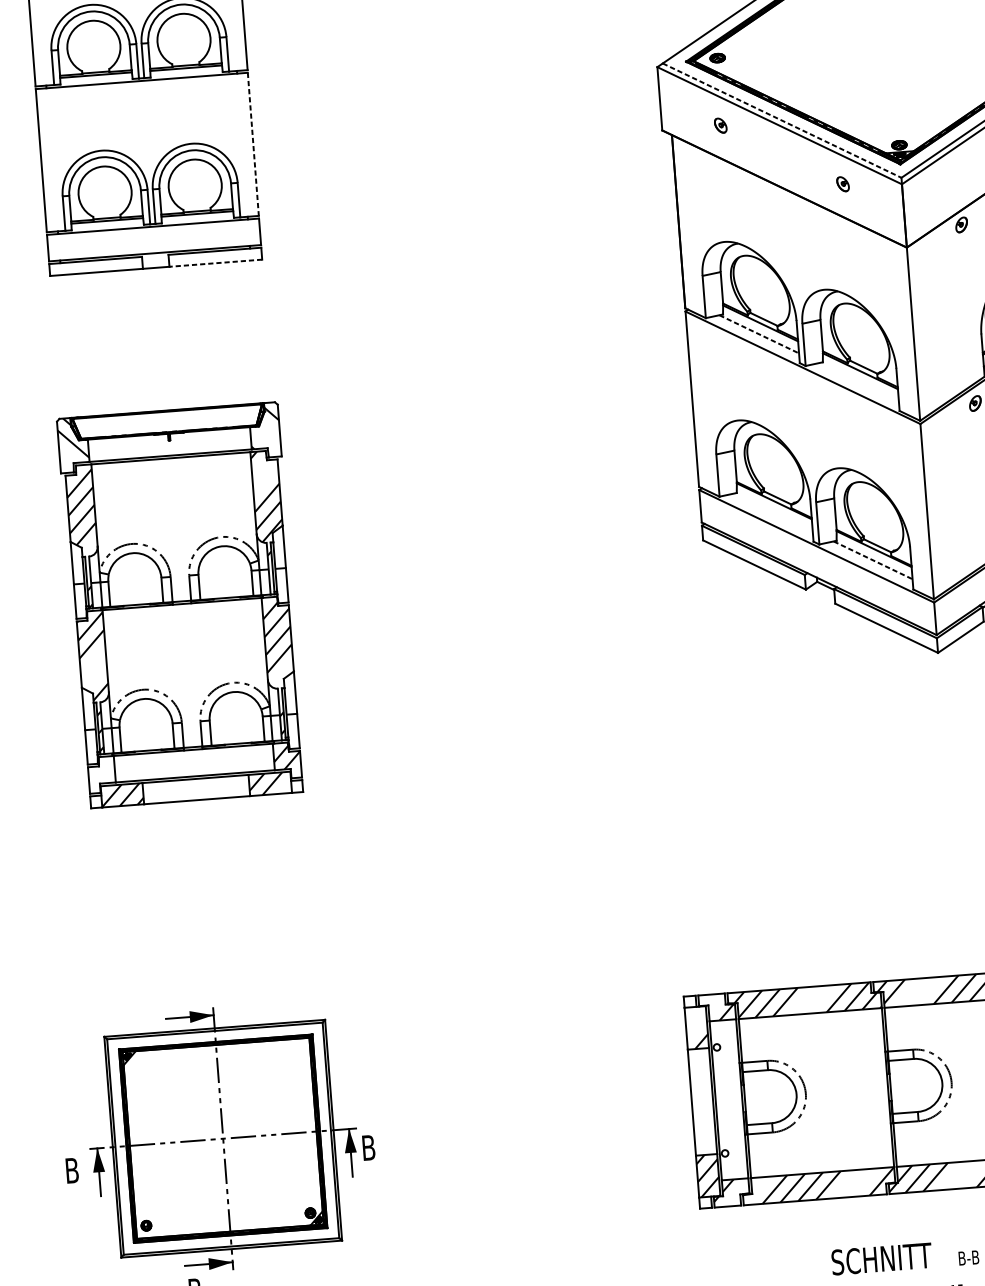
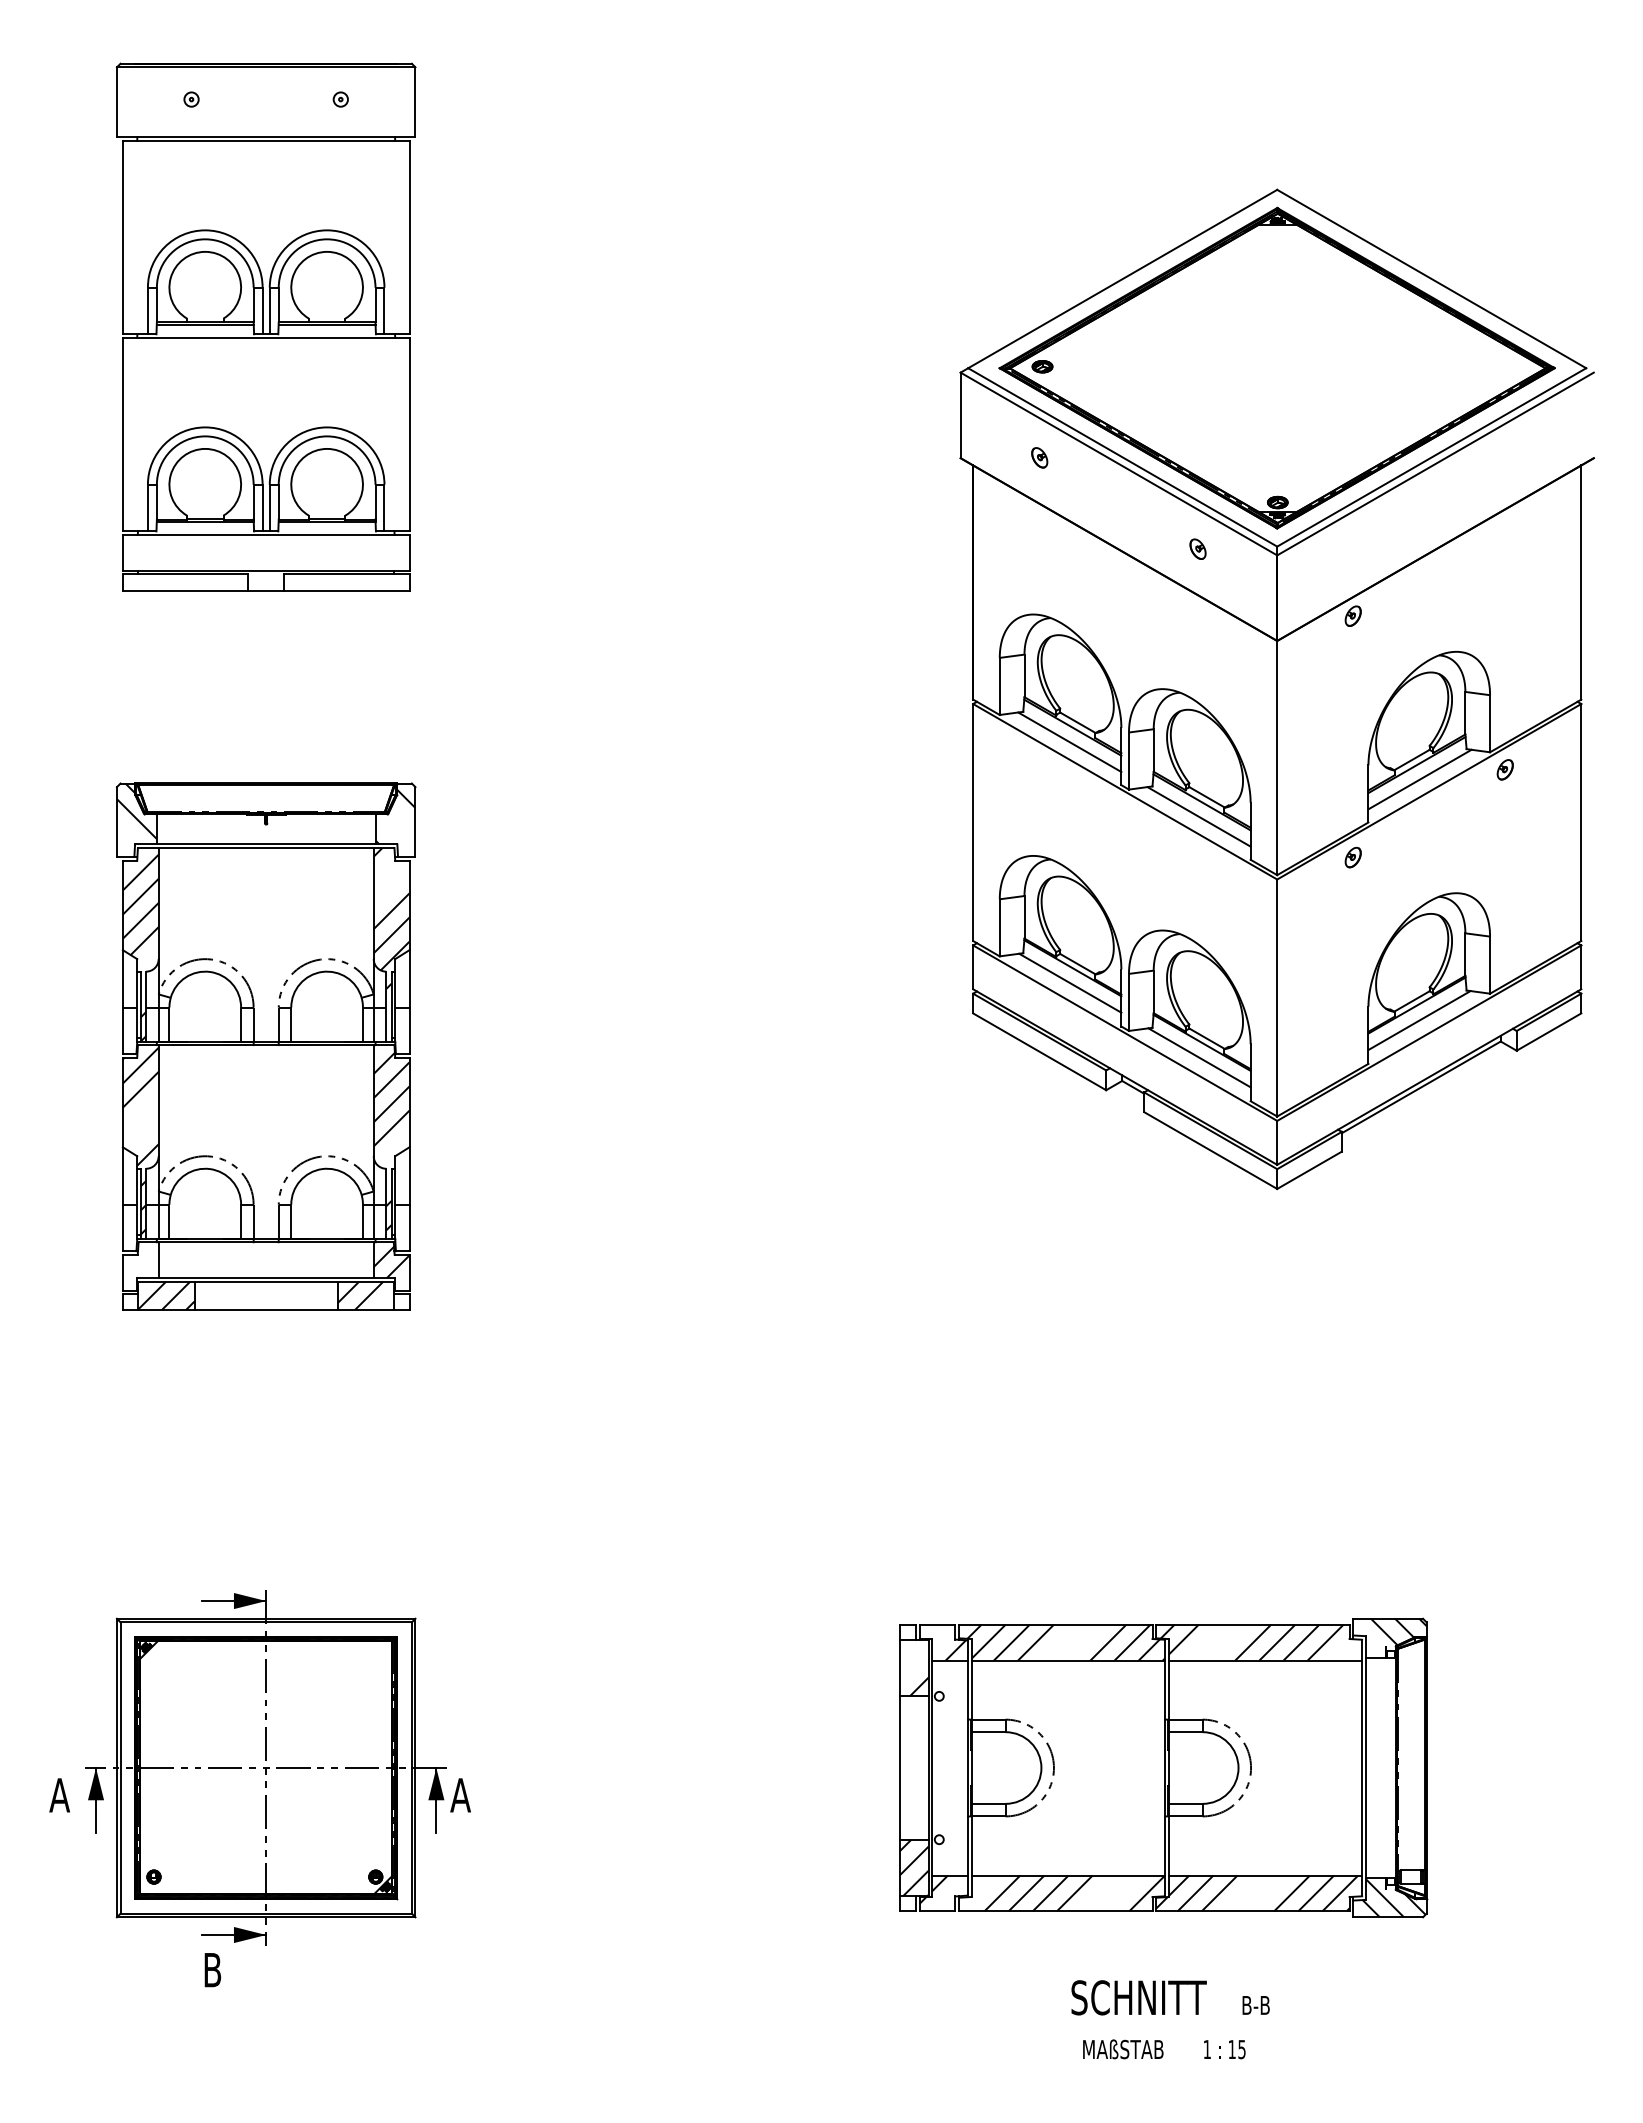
line: (782, 120) -> (1123, 457), dashed -> solid
line: (253, 144) -> (409, 434), dashed -> solid
line: (215, 263) -> (346, 590), dashed -> solid
line: (758, 334) -> (1069, 742), dashed -> solid
line: (858, 381) -> (1198, 816), added
line: (773, 511) -> (1070, 982), added
line: (873, 560) -> (1199, 1057), dashed -> solid
text: (368, 1147) -> (460, 1795), B -> A
text: (71, 1170) -> (59, 1795), B -> A

